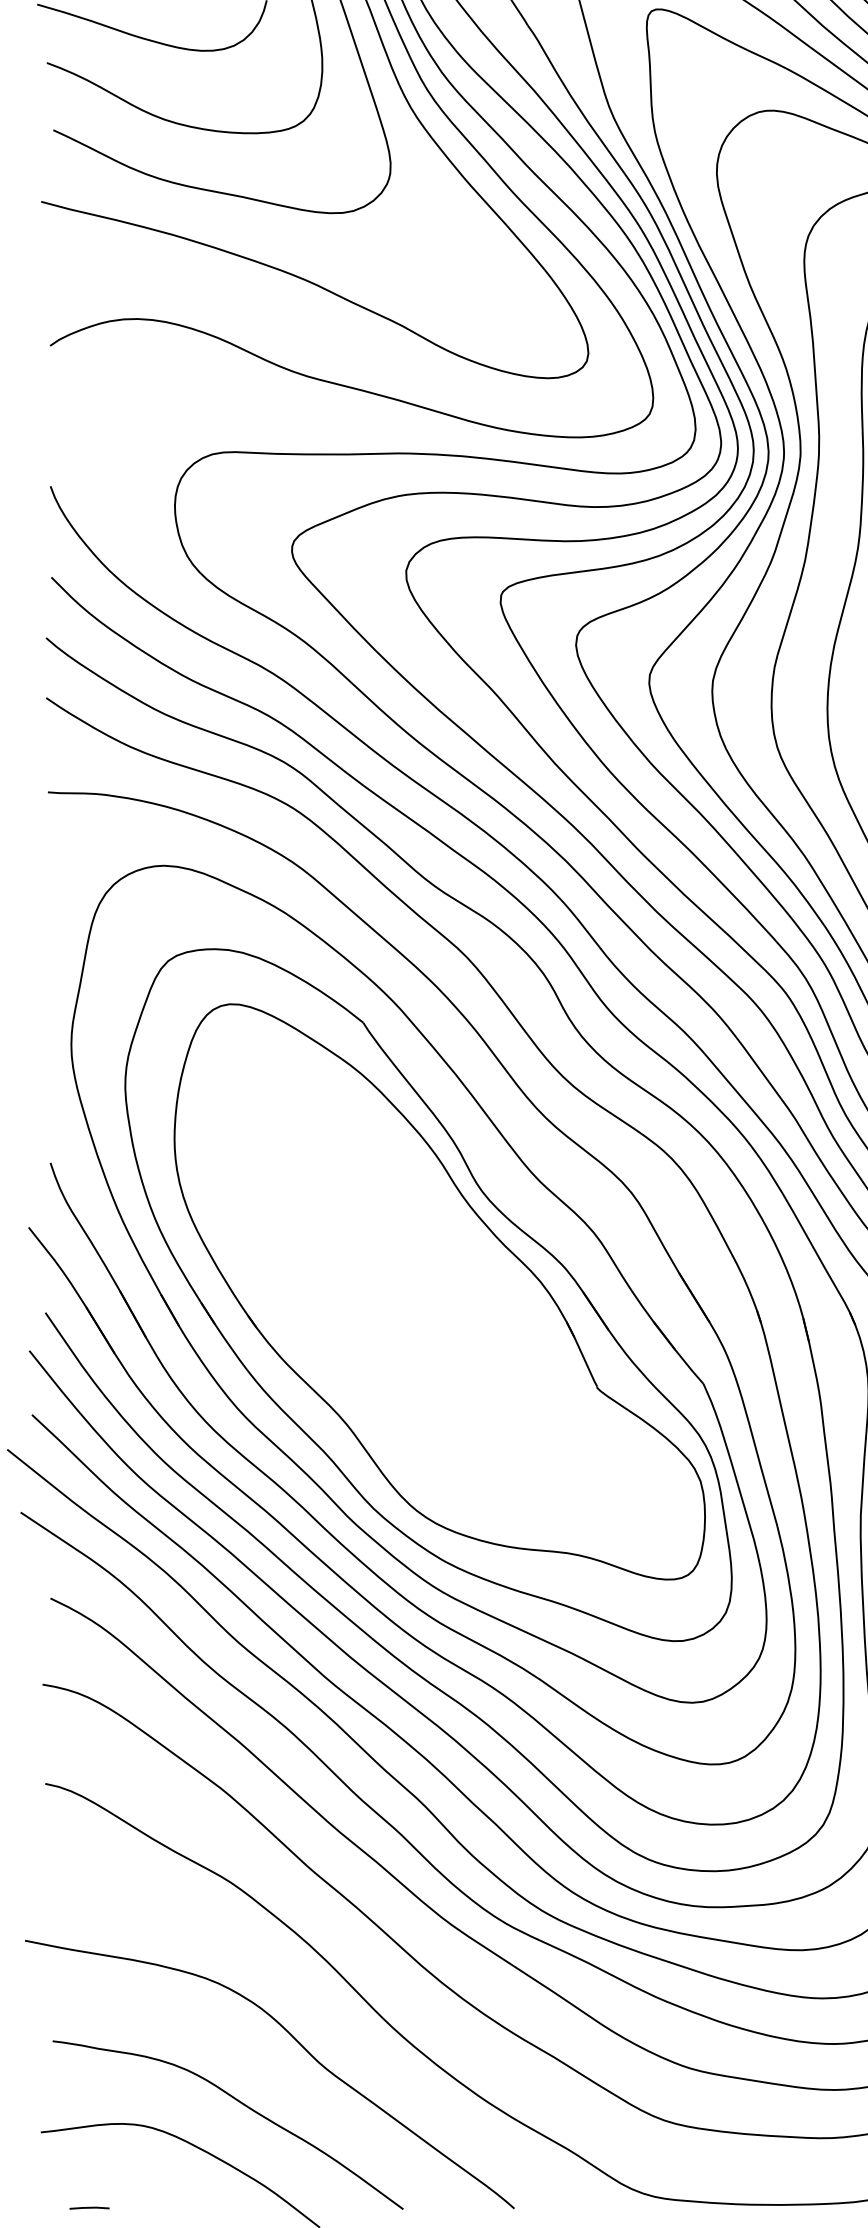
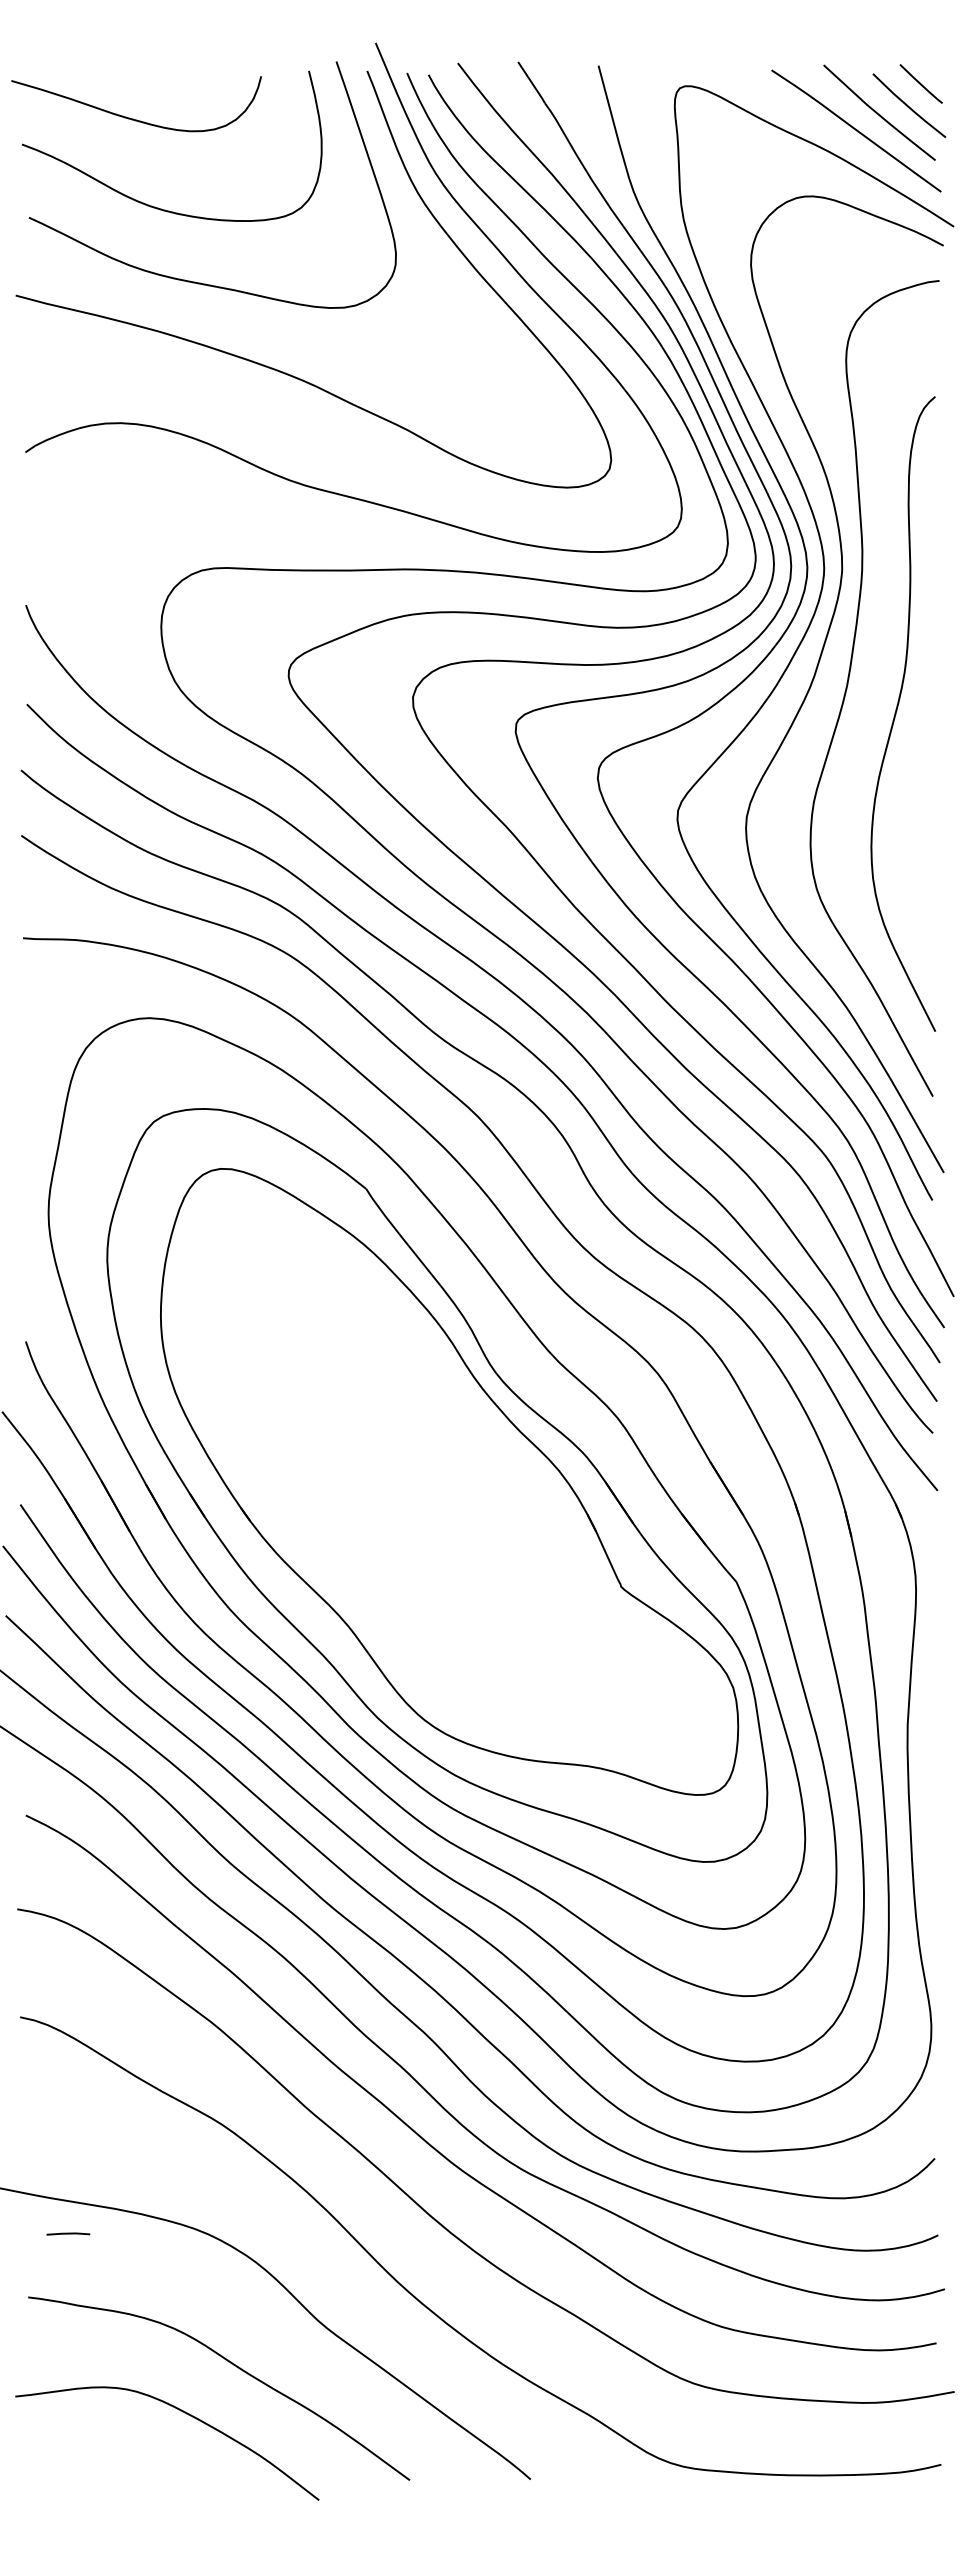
line: (89, 2207) -> (68, 2233), moved

